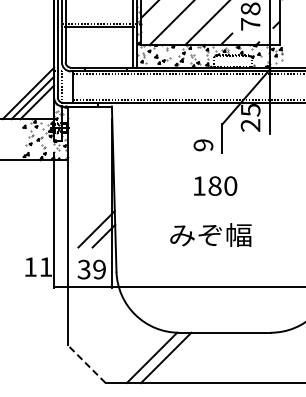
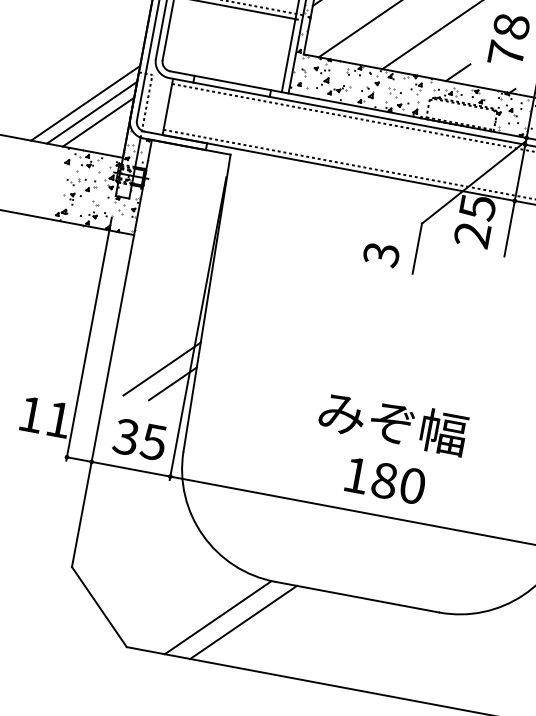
text: (203, 145) -> (381, 254), 9 -> 3
text: (215, 185) -> (385, 479), moved
text: (210, 234) -> (392, 421), moved
text: (99, 269) -> (153, 441), 39 -> 35
line: (86, 364) -> (98, 607), dashed -> solid

